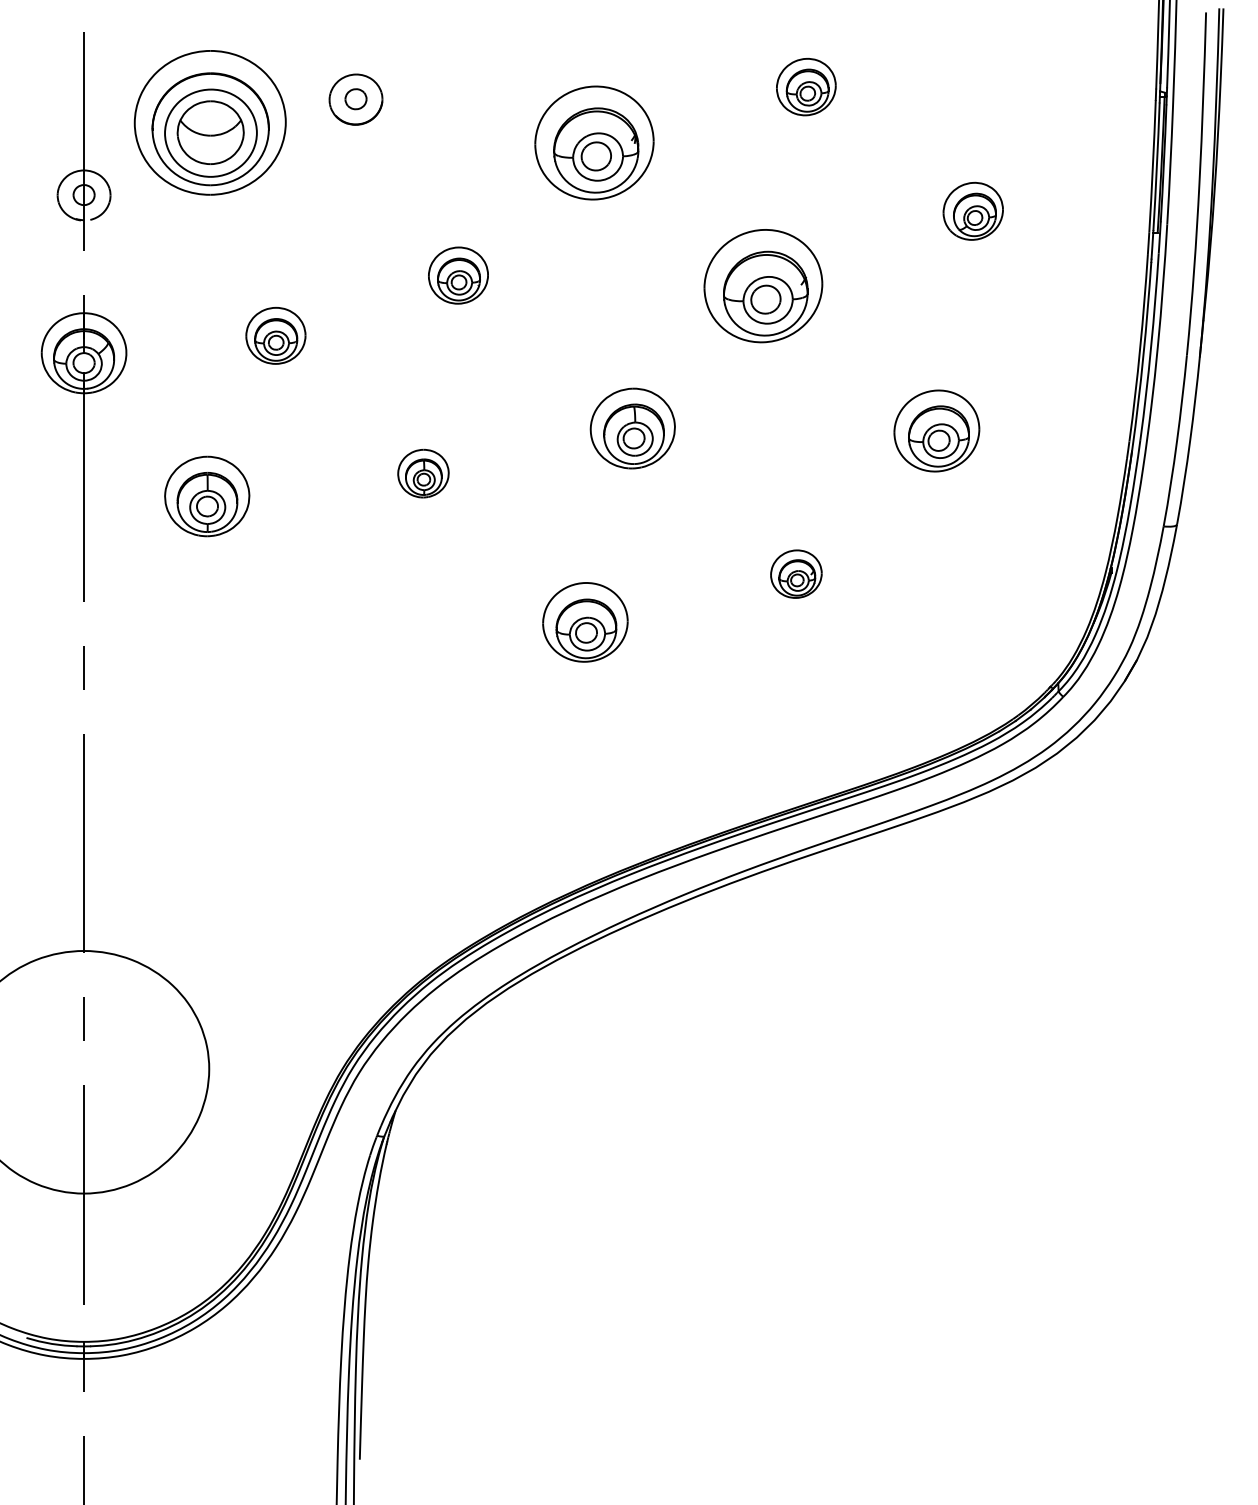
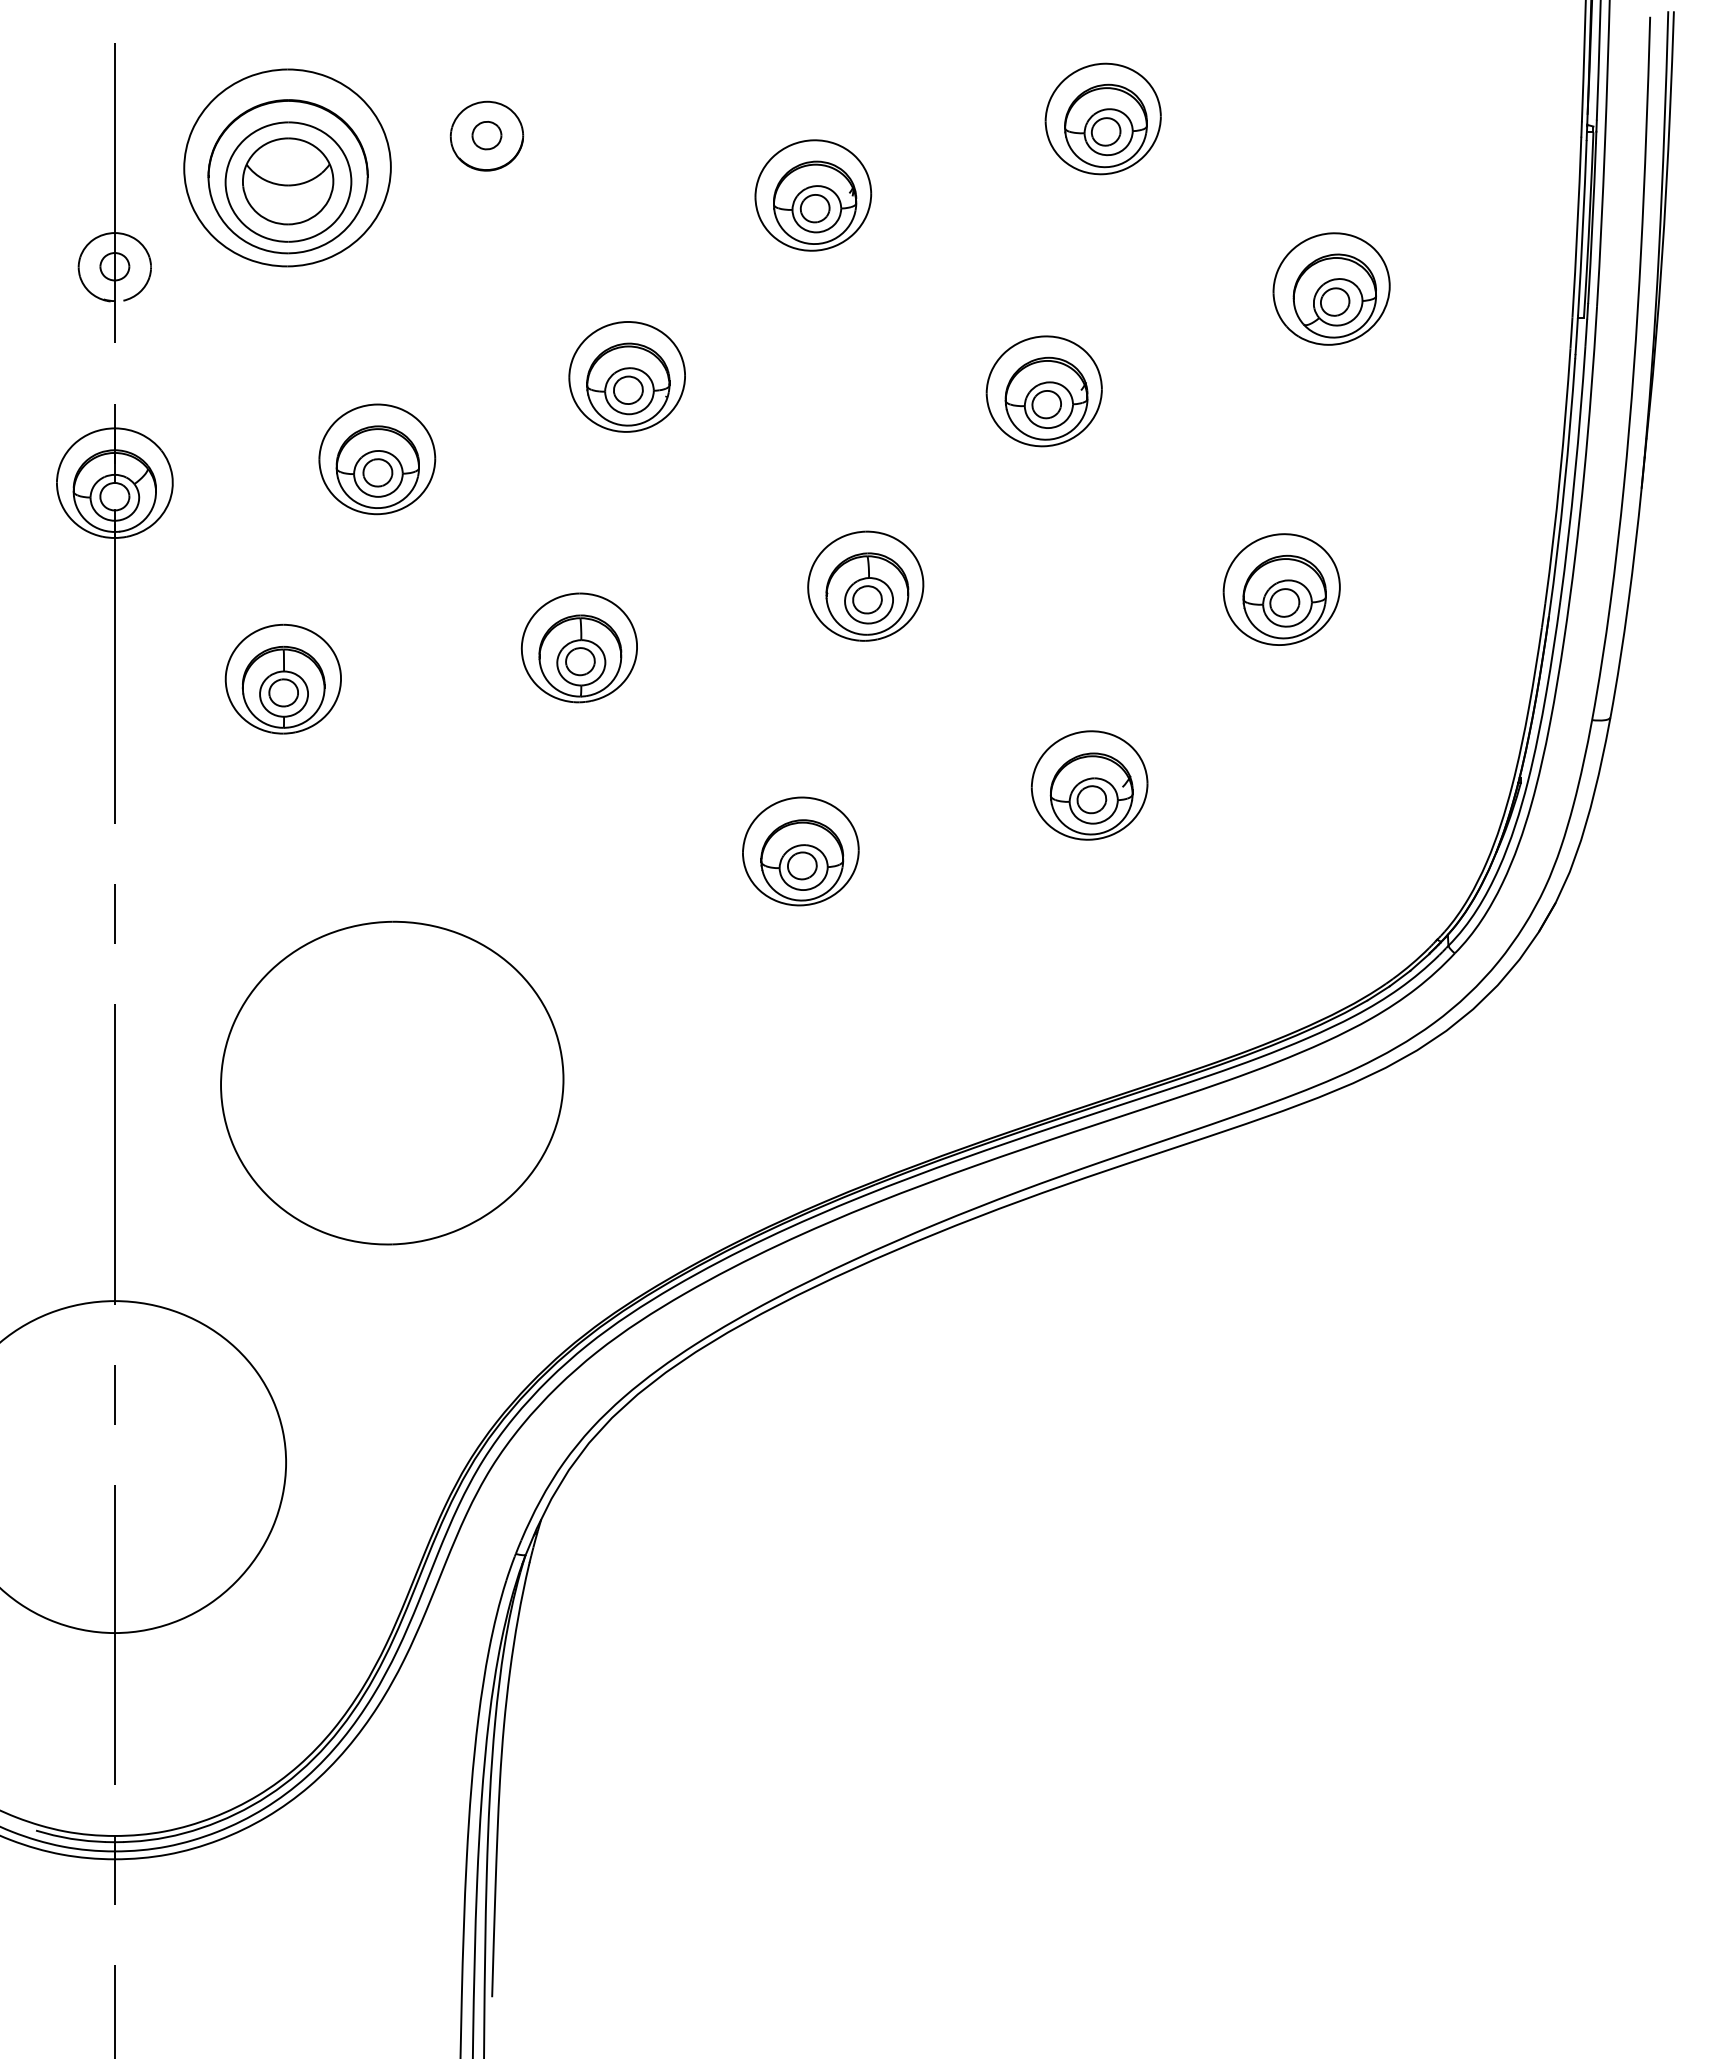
part: (805, 86) -> (1102, 118), size x1.43
part: (594, 143) -> (813, 195), size x0.71
part: (973, 210) -> (1331, 288), size x1.43
part: (457, 275) -> (626, 376), size x1.43
part: (762, 286) -> (1043, 391), size x0.71
part: (276, 335) -> (377, 459), size x1.43
part: (422, 473) -> (578, 647), size x1.67
part: (796, 574) -> (1089, 785), size x1.67
part: (286, 791) -> (392, 1082), added

